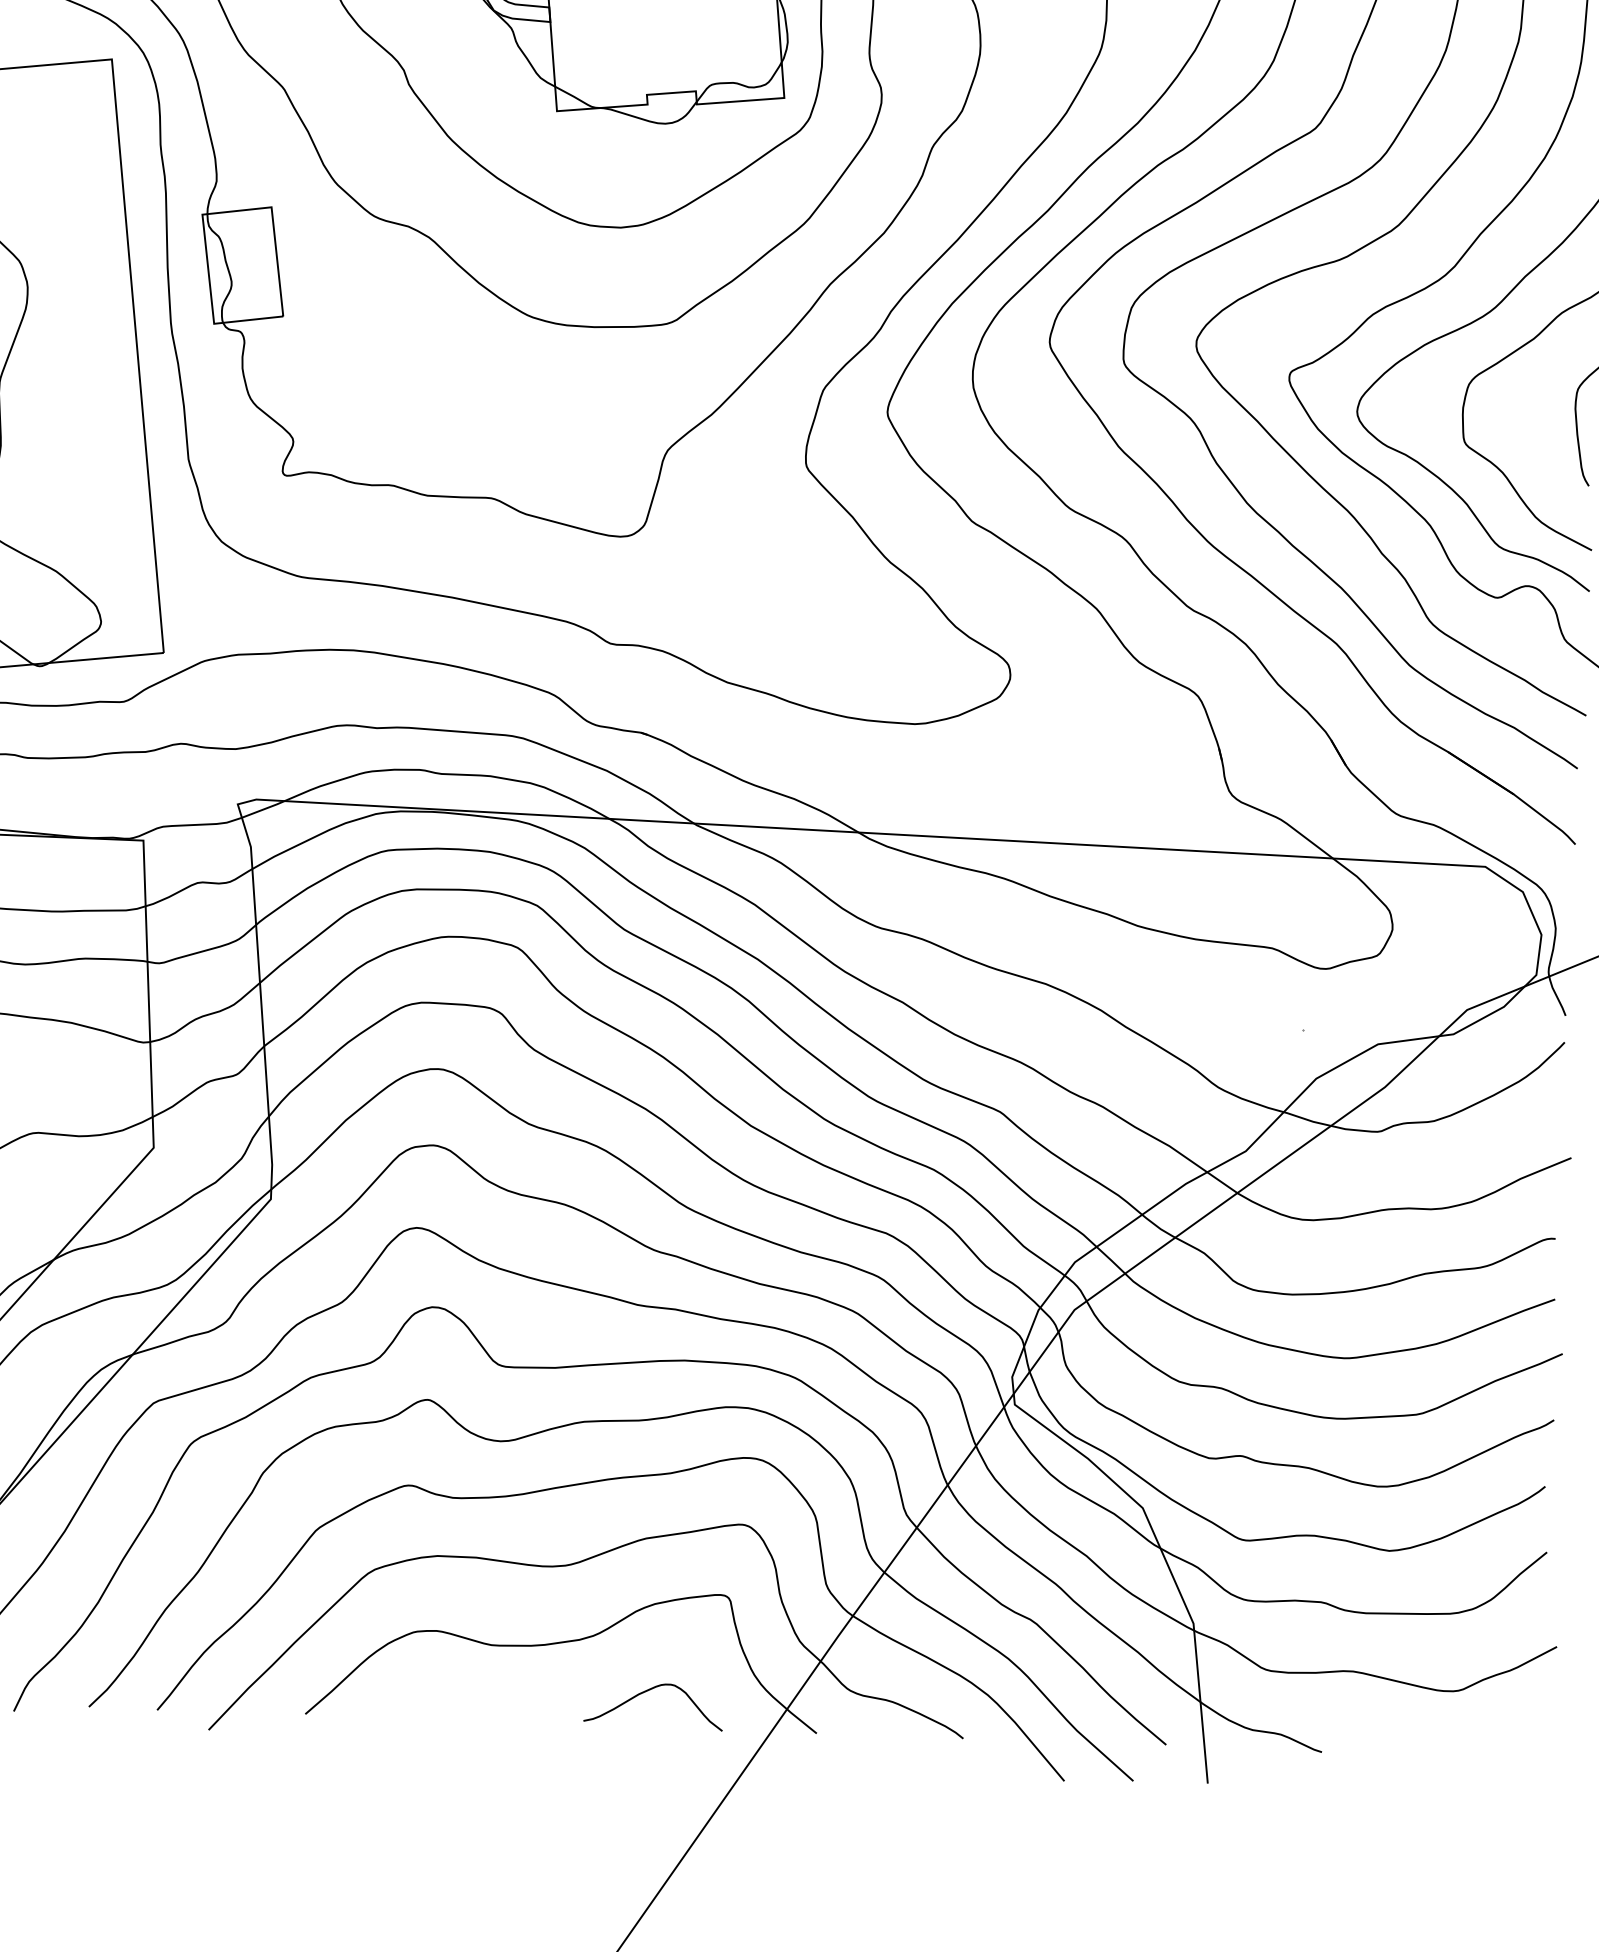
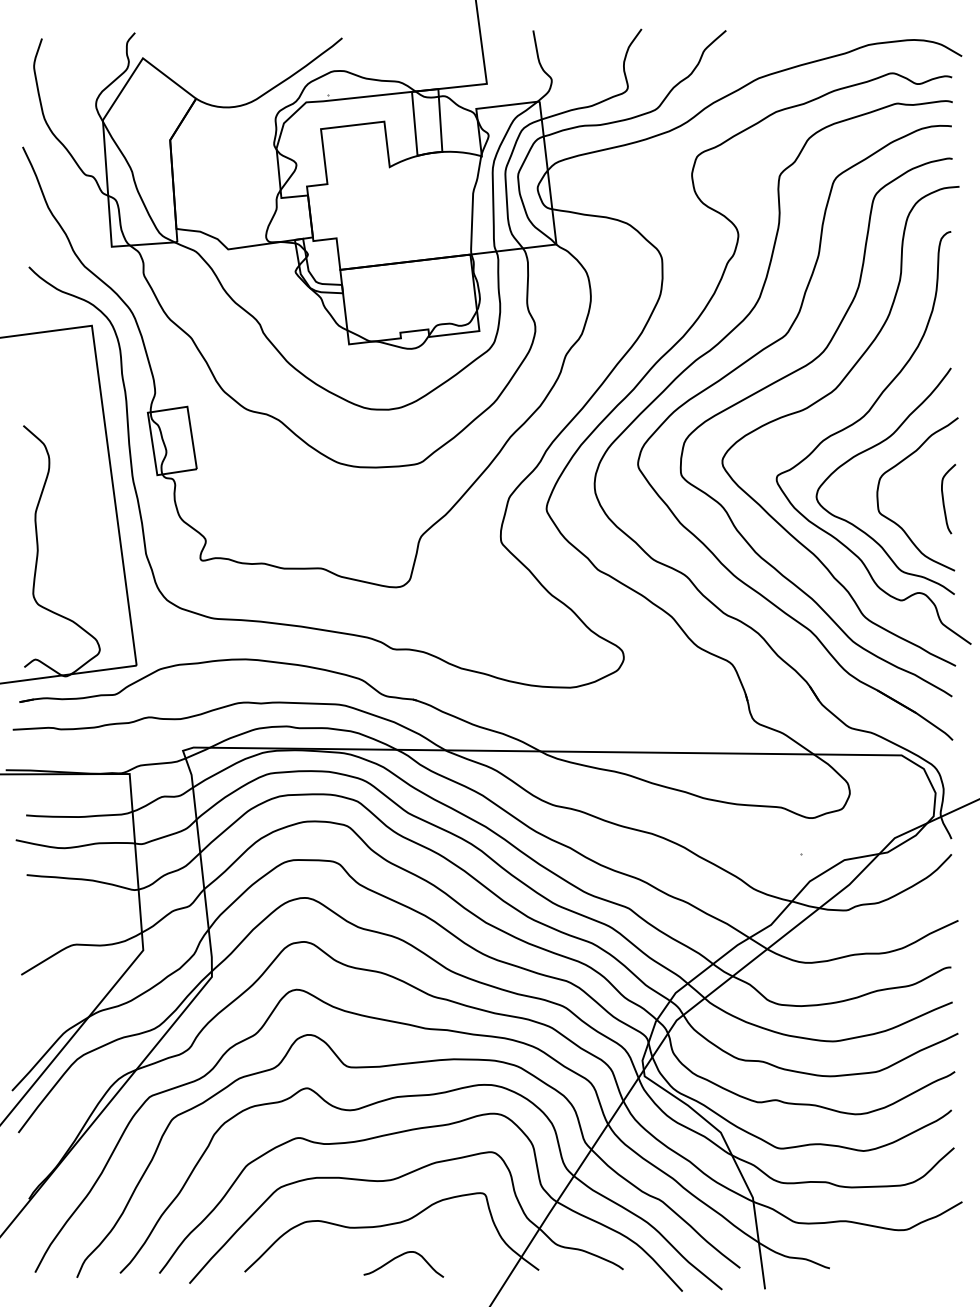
curve: (648, 1691) -> (400, 1256), moved

